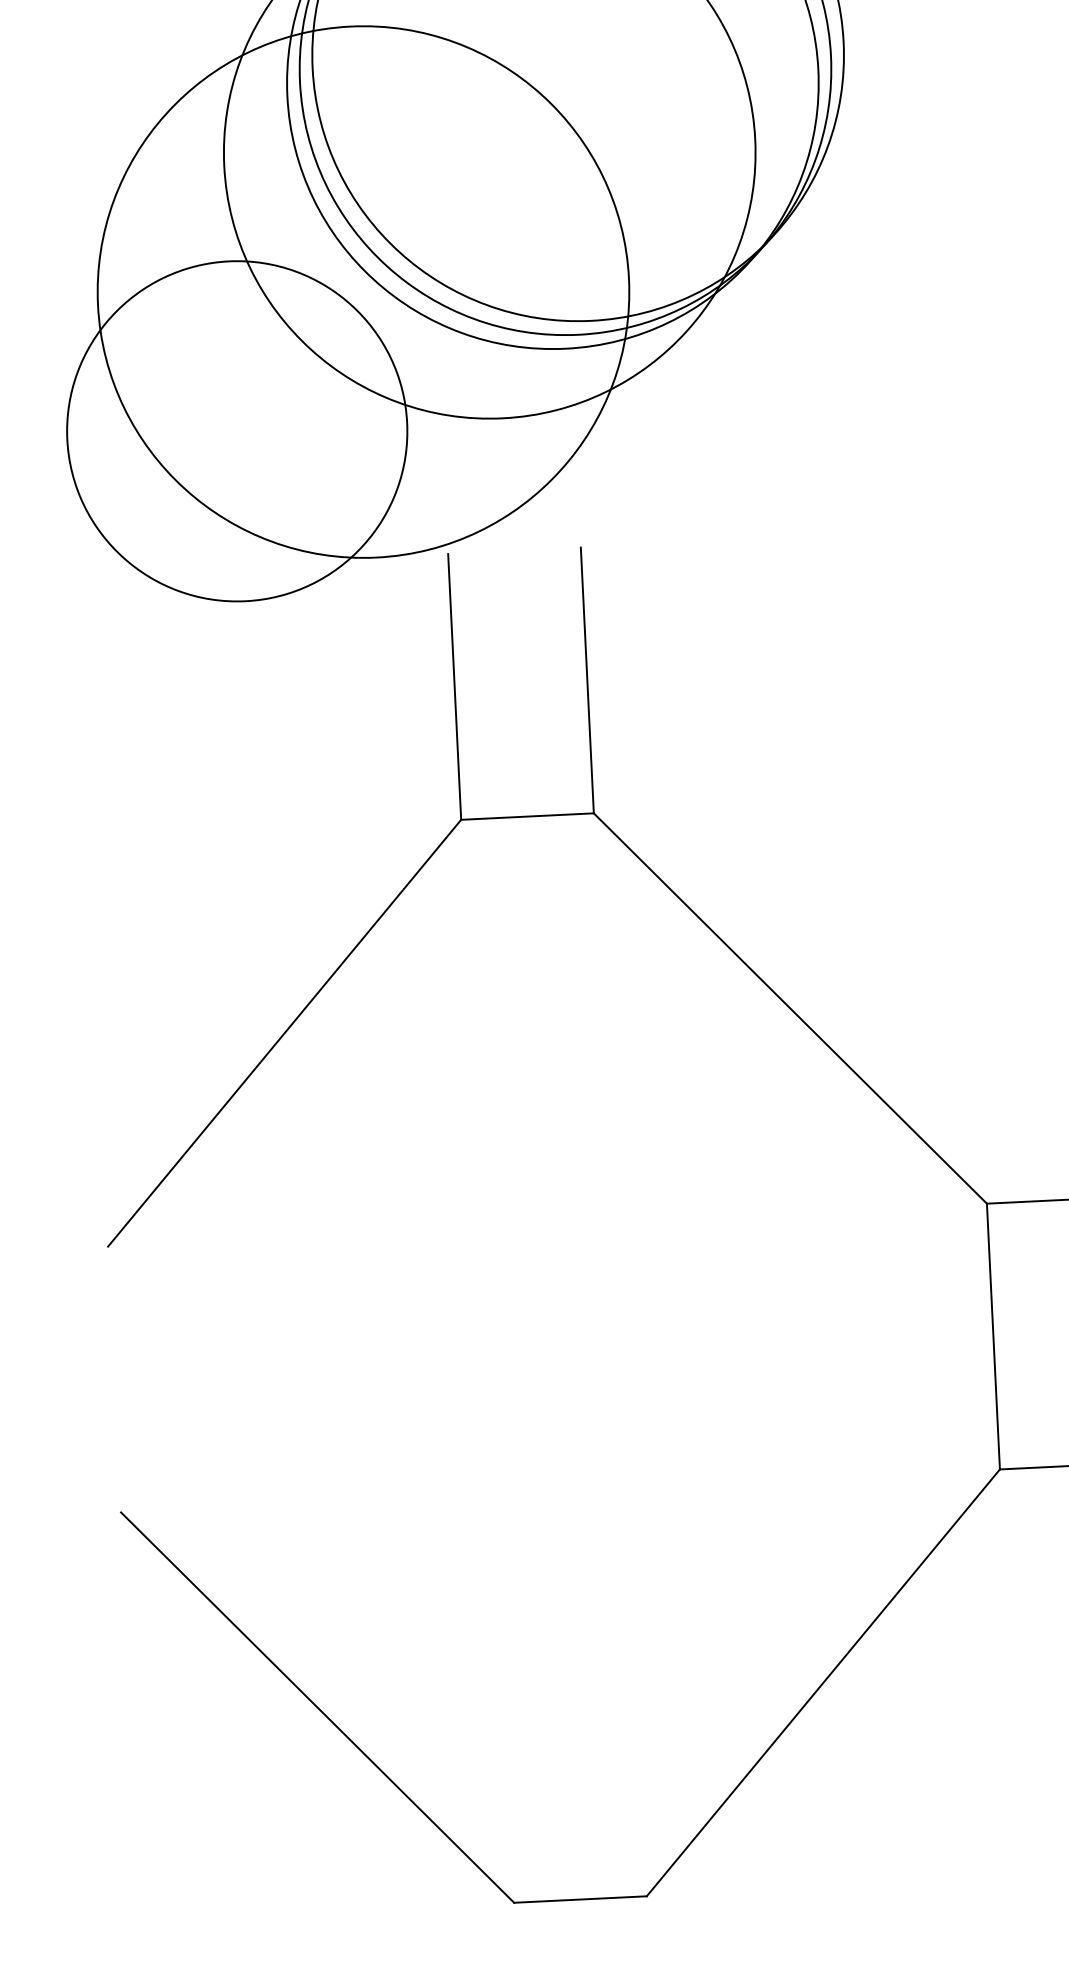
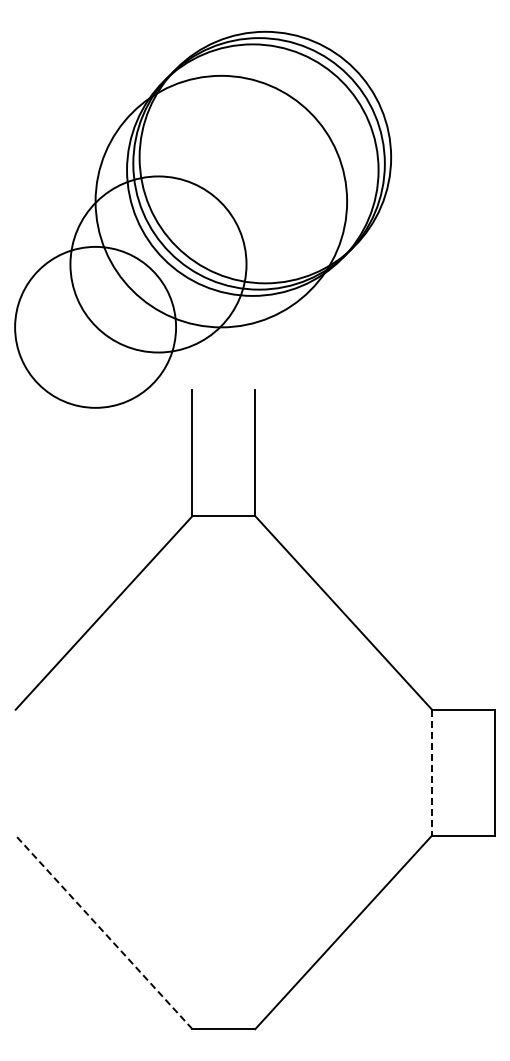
circle: (363, 292) -> (158, 264), size x0.7
line: (994, 1336) -> (432, 772), solid -> dashed
line: (316, 1707) -> (103, 932), solid -> dashed

